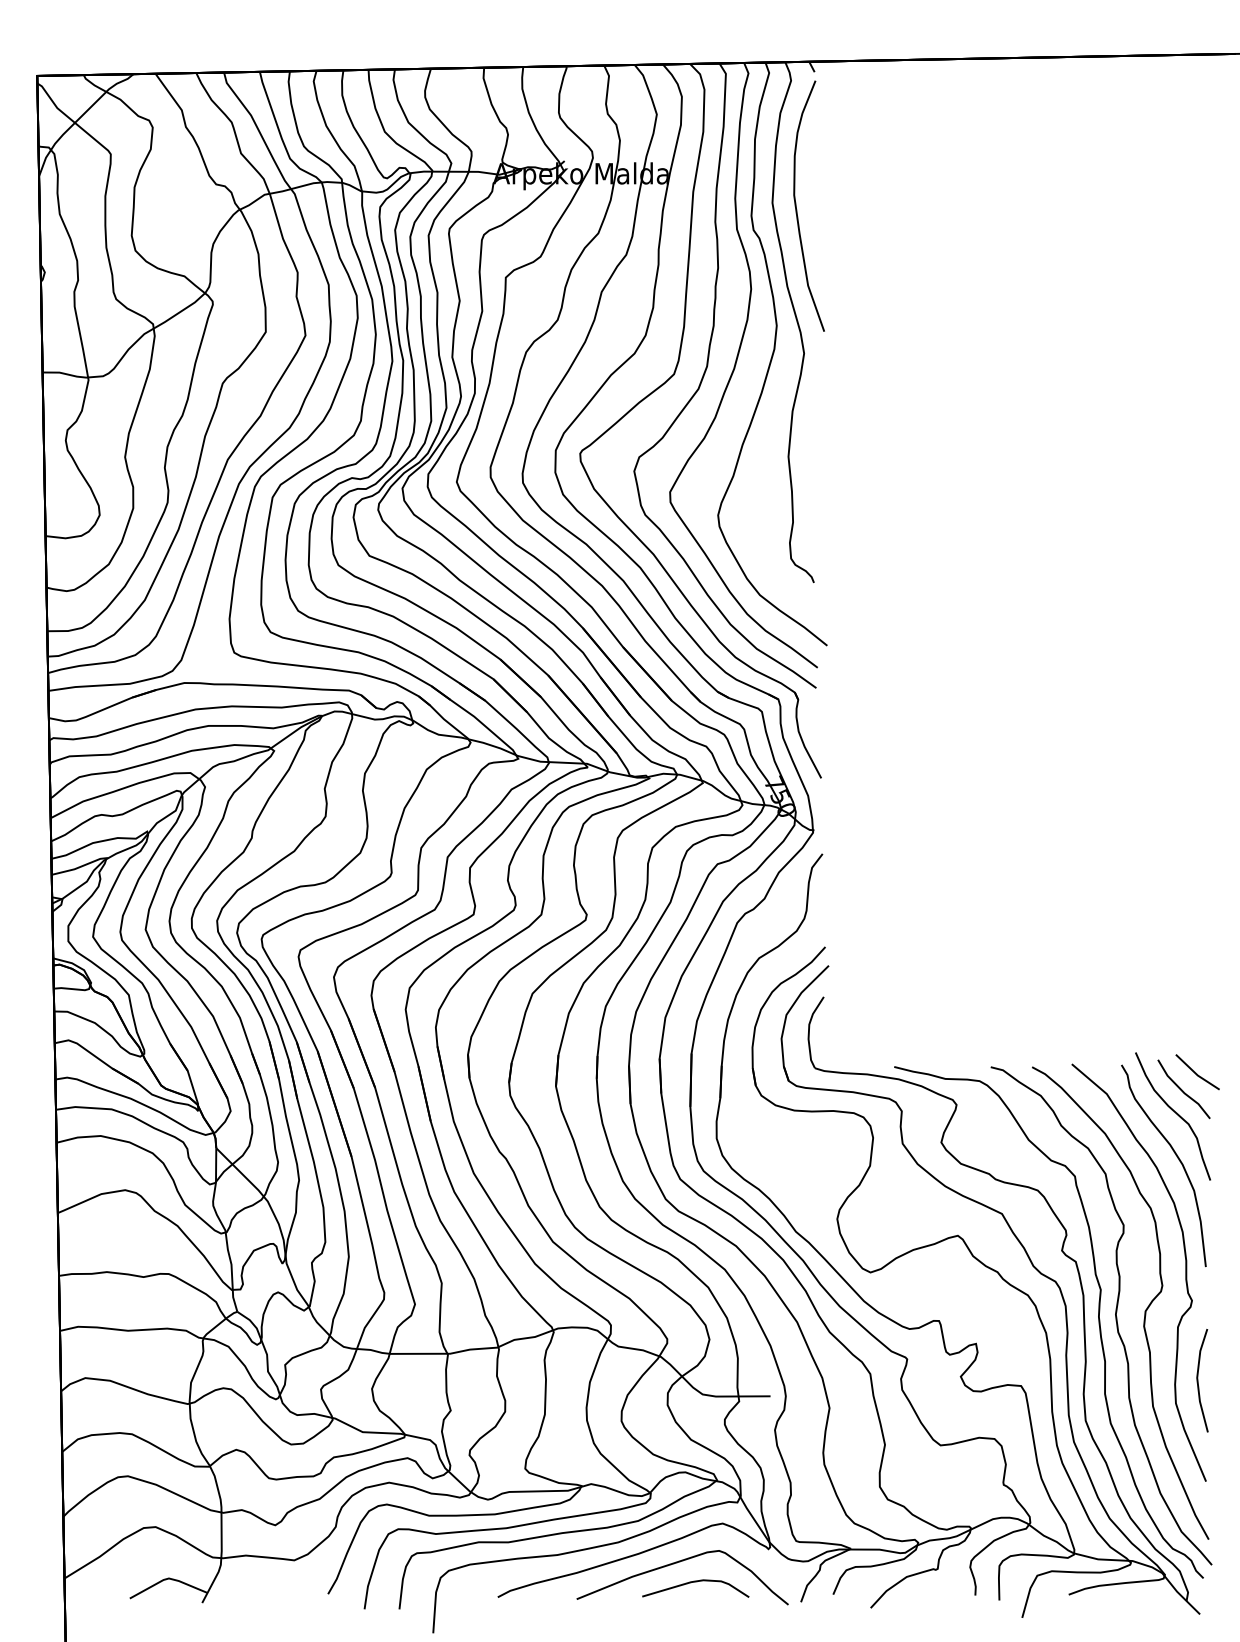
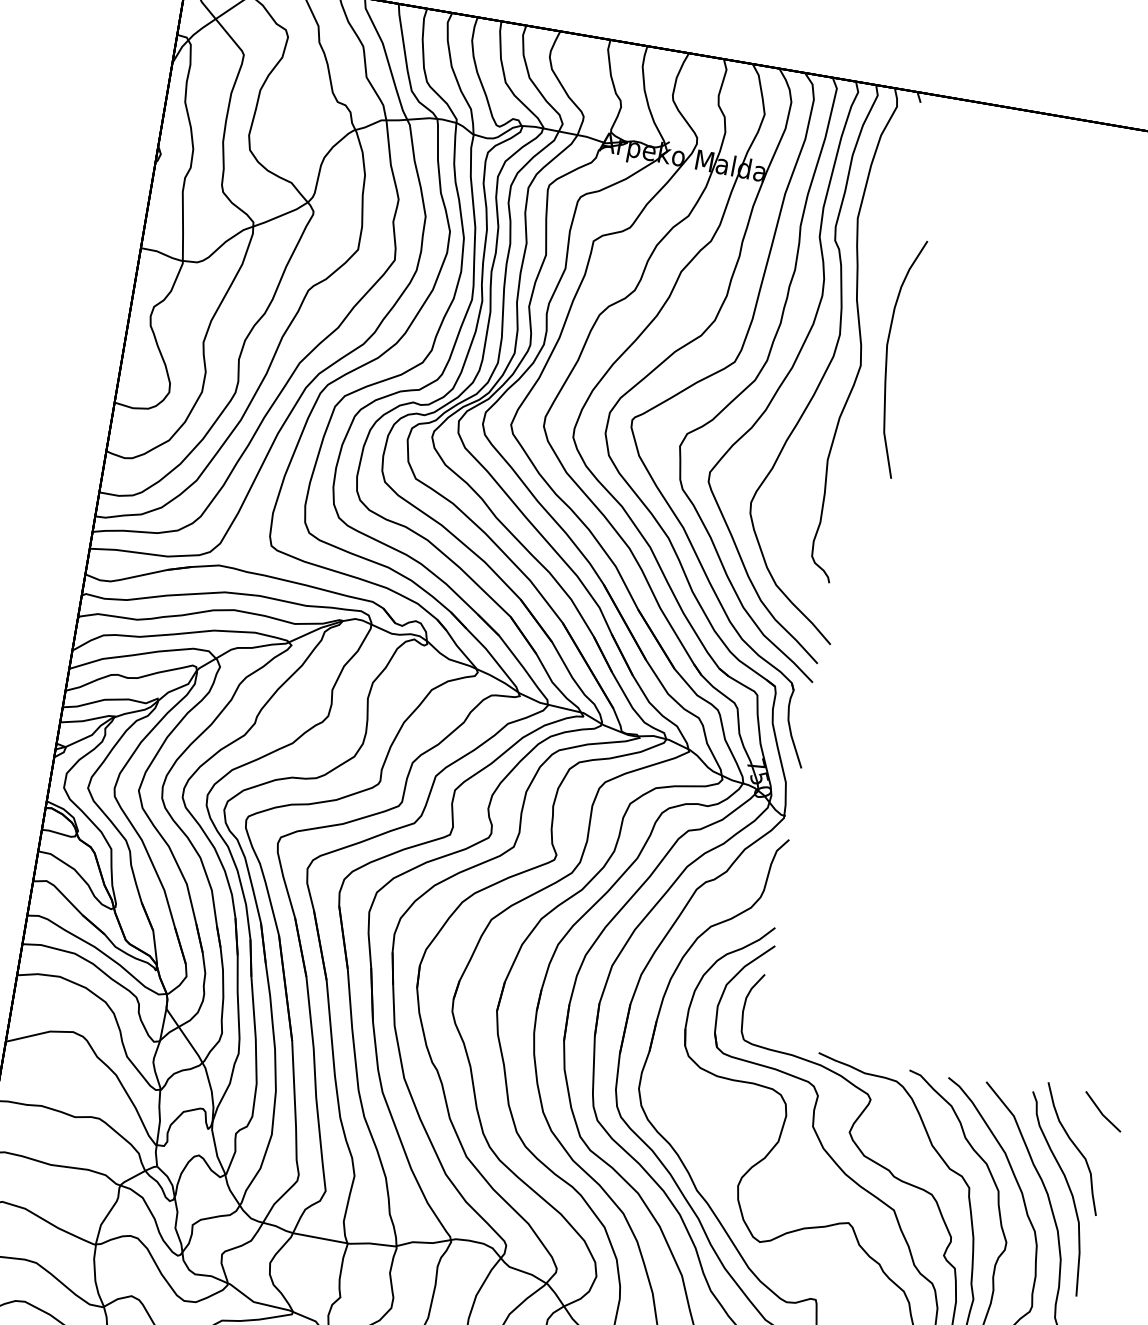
curve: (797, 209) -> (887, 359), moved
line: (1182, 1089) -> (1085, 1125), removed

